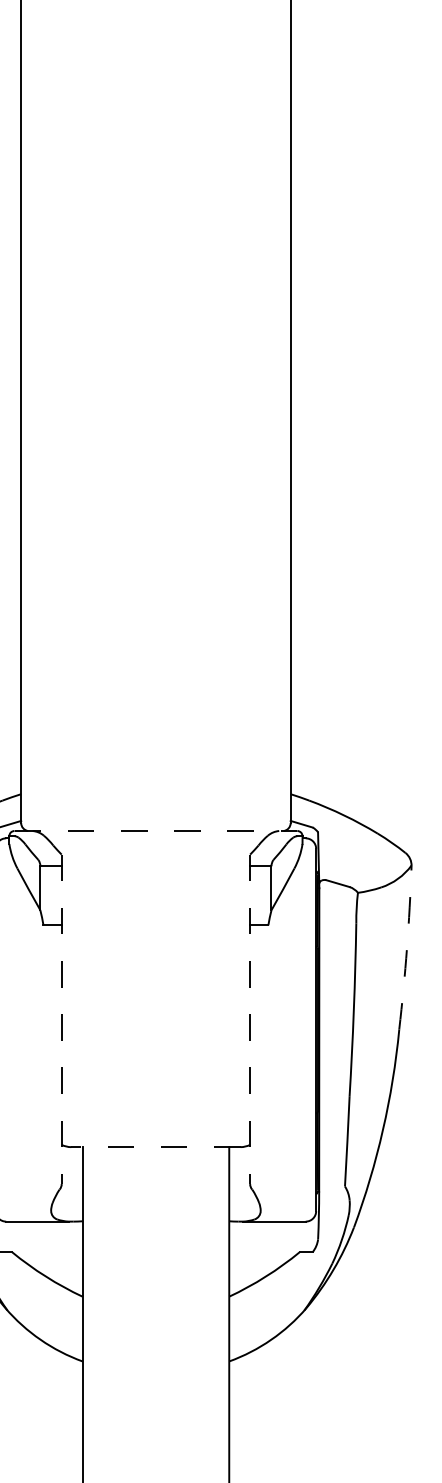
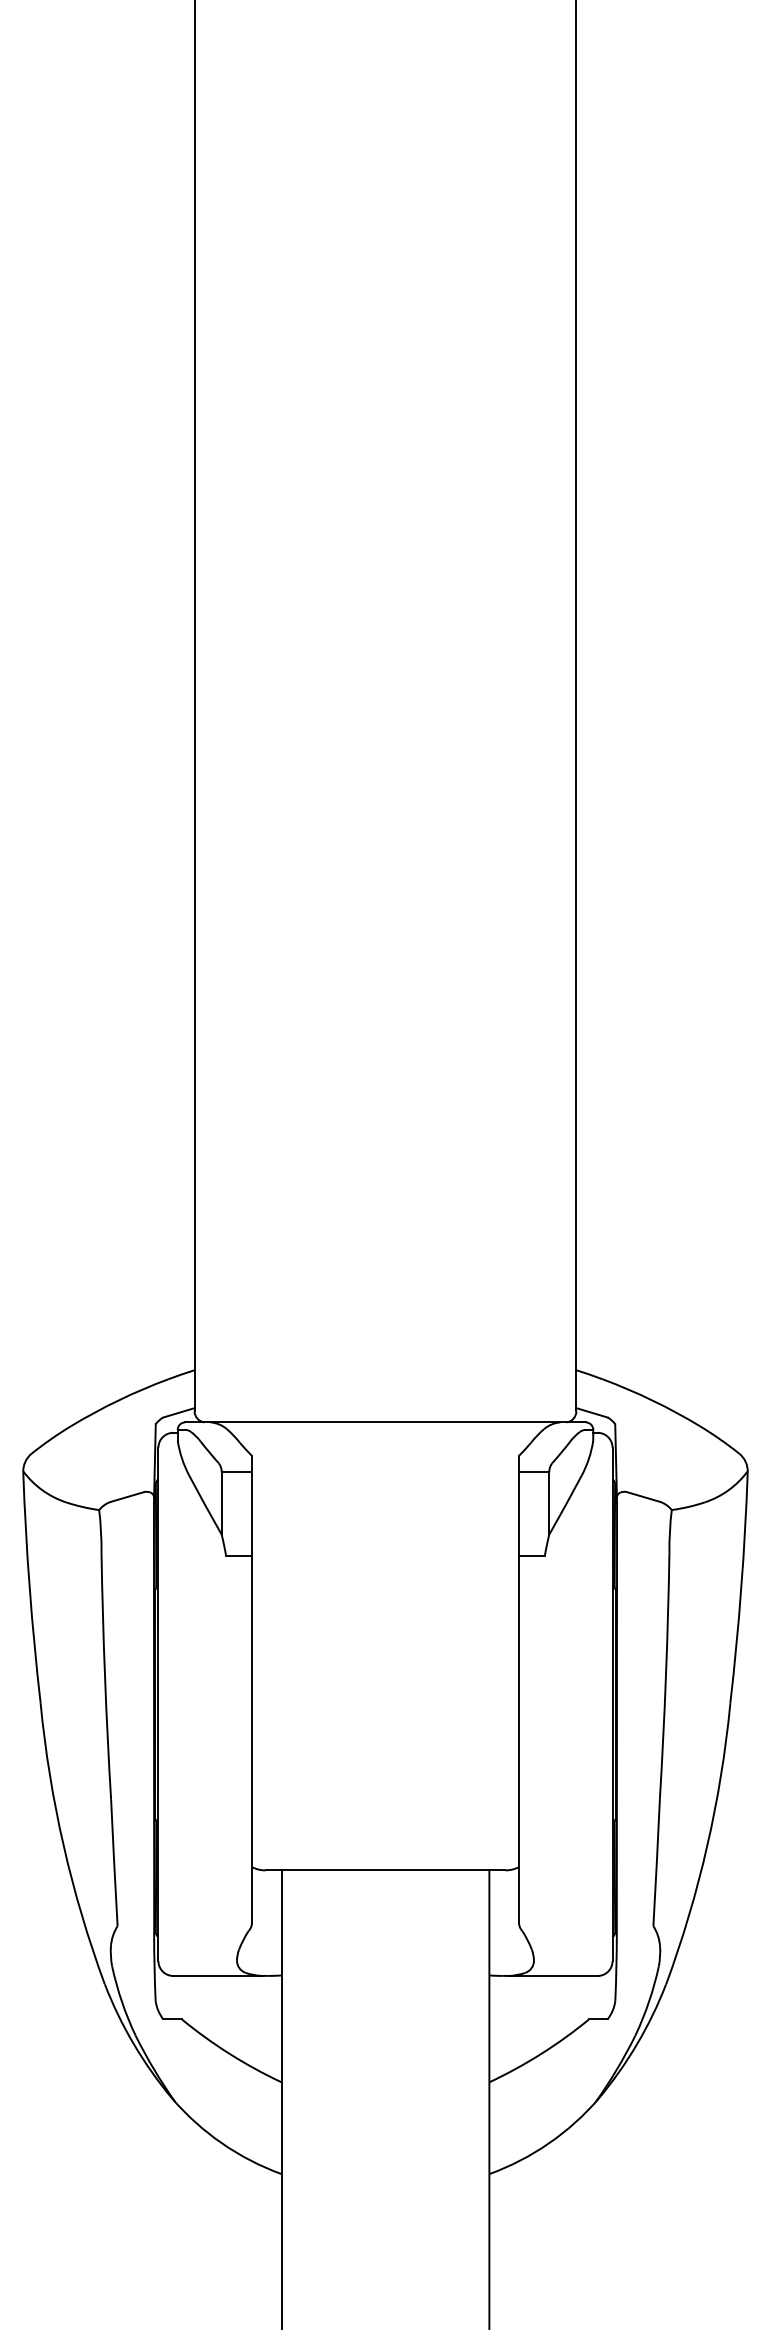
line: (156, 831) -> (386, 1422), dashed -> solid
arc: (407, 948) -> (741, 1588), dashed -> solid
line: (61, 1019) -> (251, 1689), dashed -> solid
line: (250, 1019) -> (519, 1689), dashed -> solid
line: (155, 1147) -> (385, 1870), dashed -> solid

